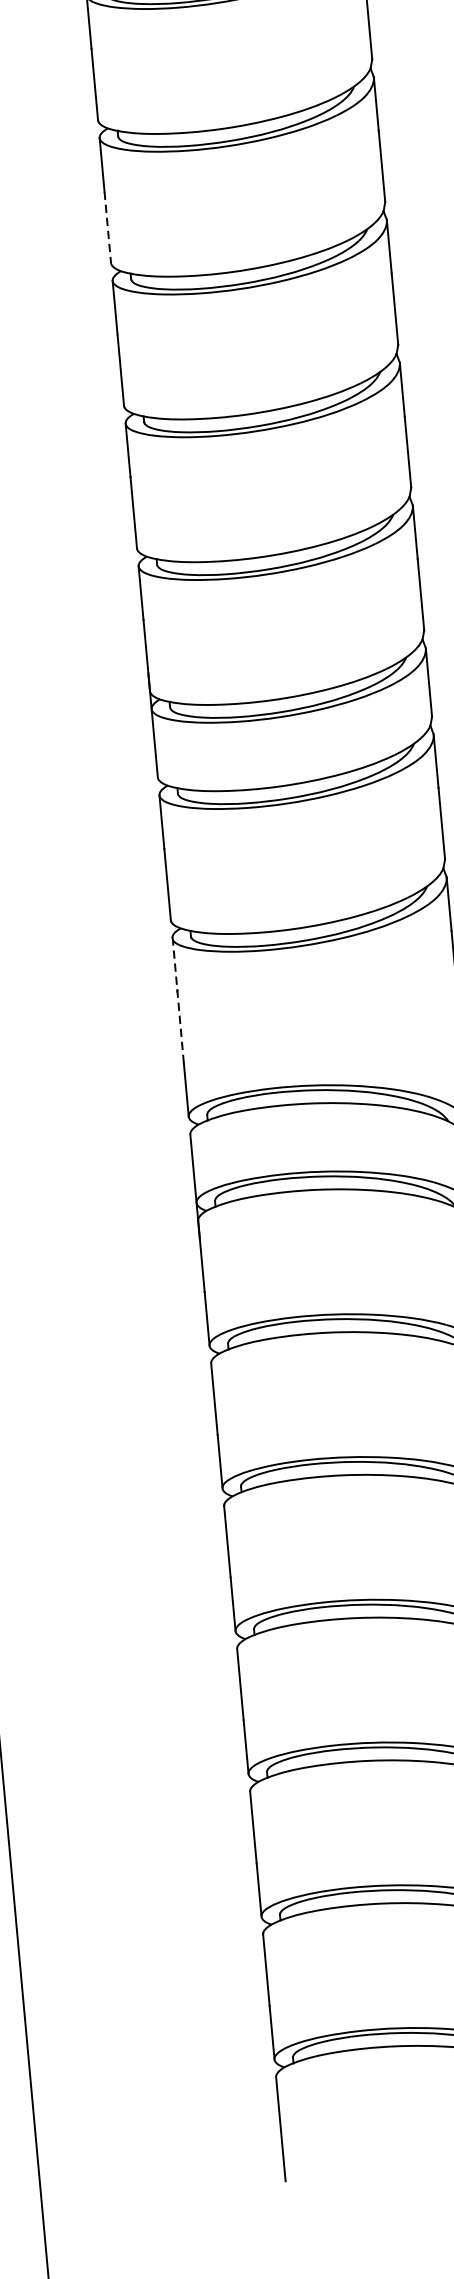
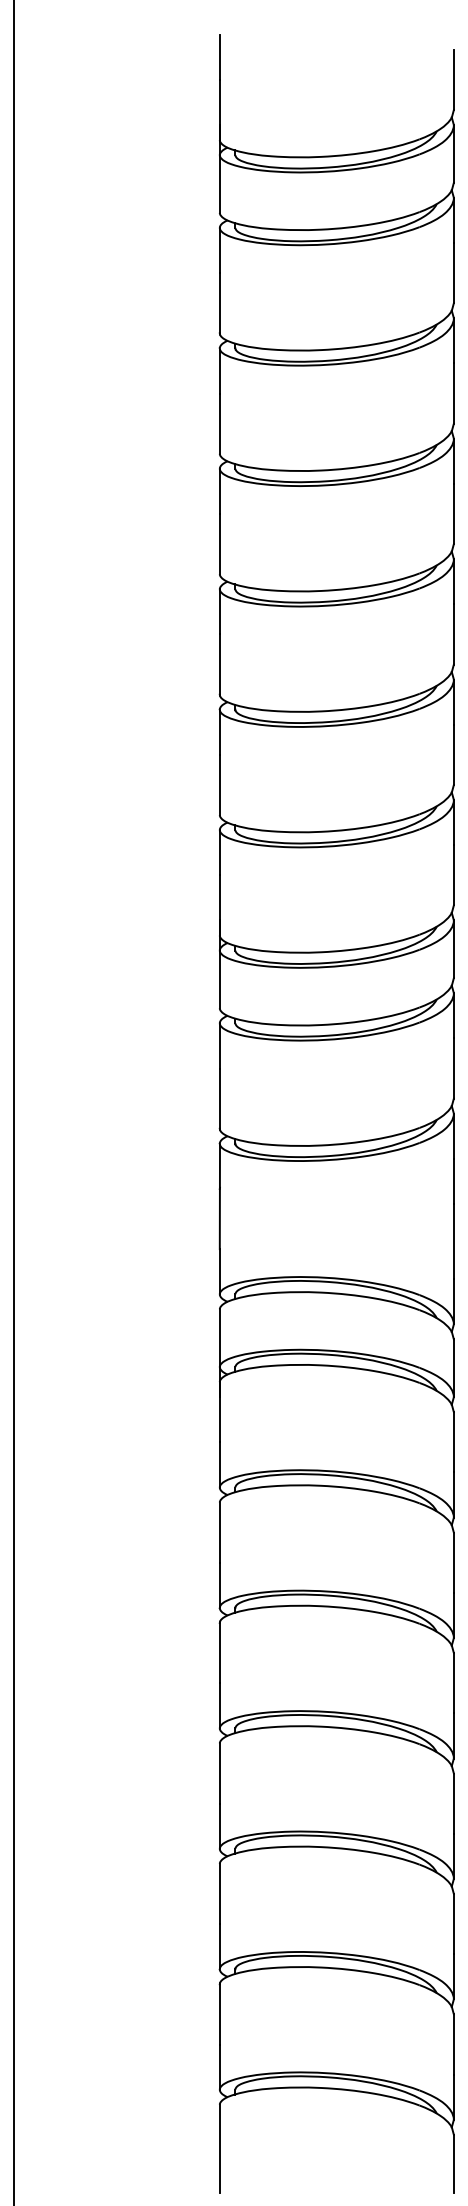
line: (107, 227) -> (219, 544), dashed -> solid
line: (177, 1000) -> (219, 1196), dashed -> solid

